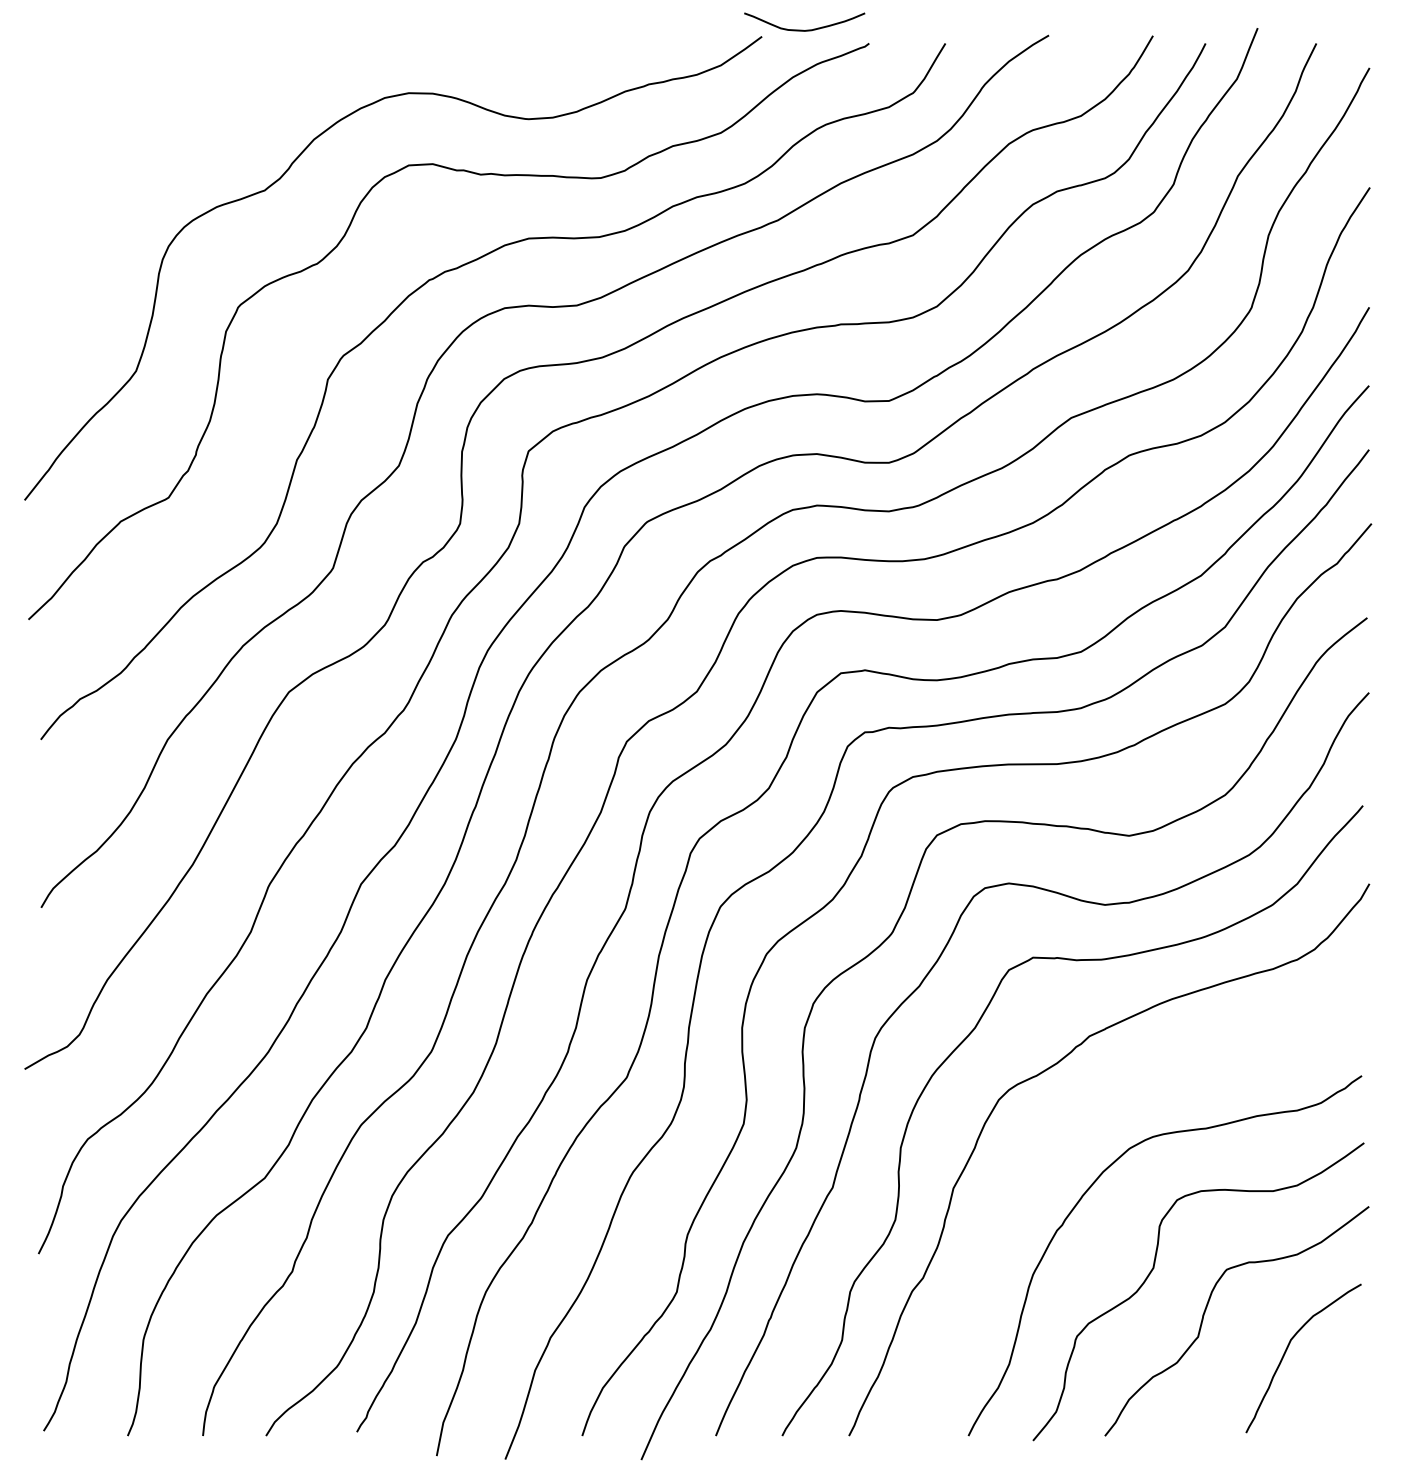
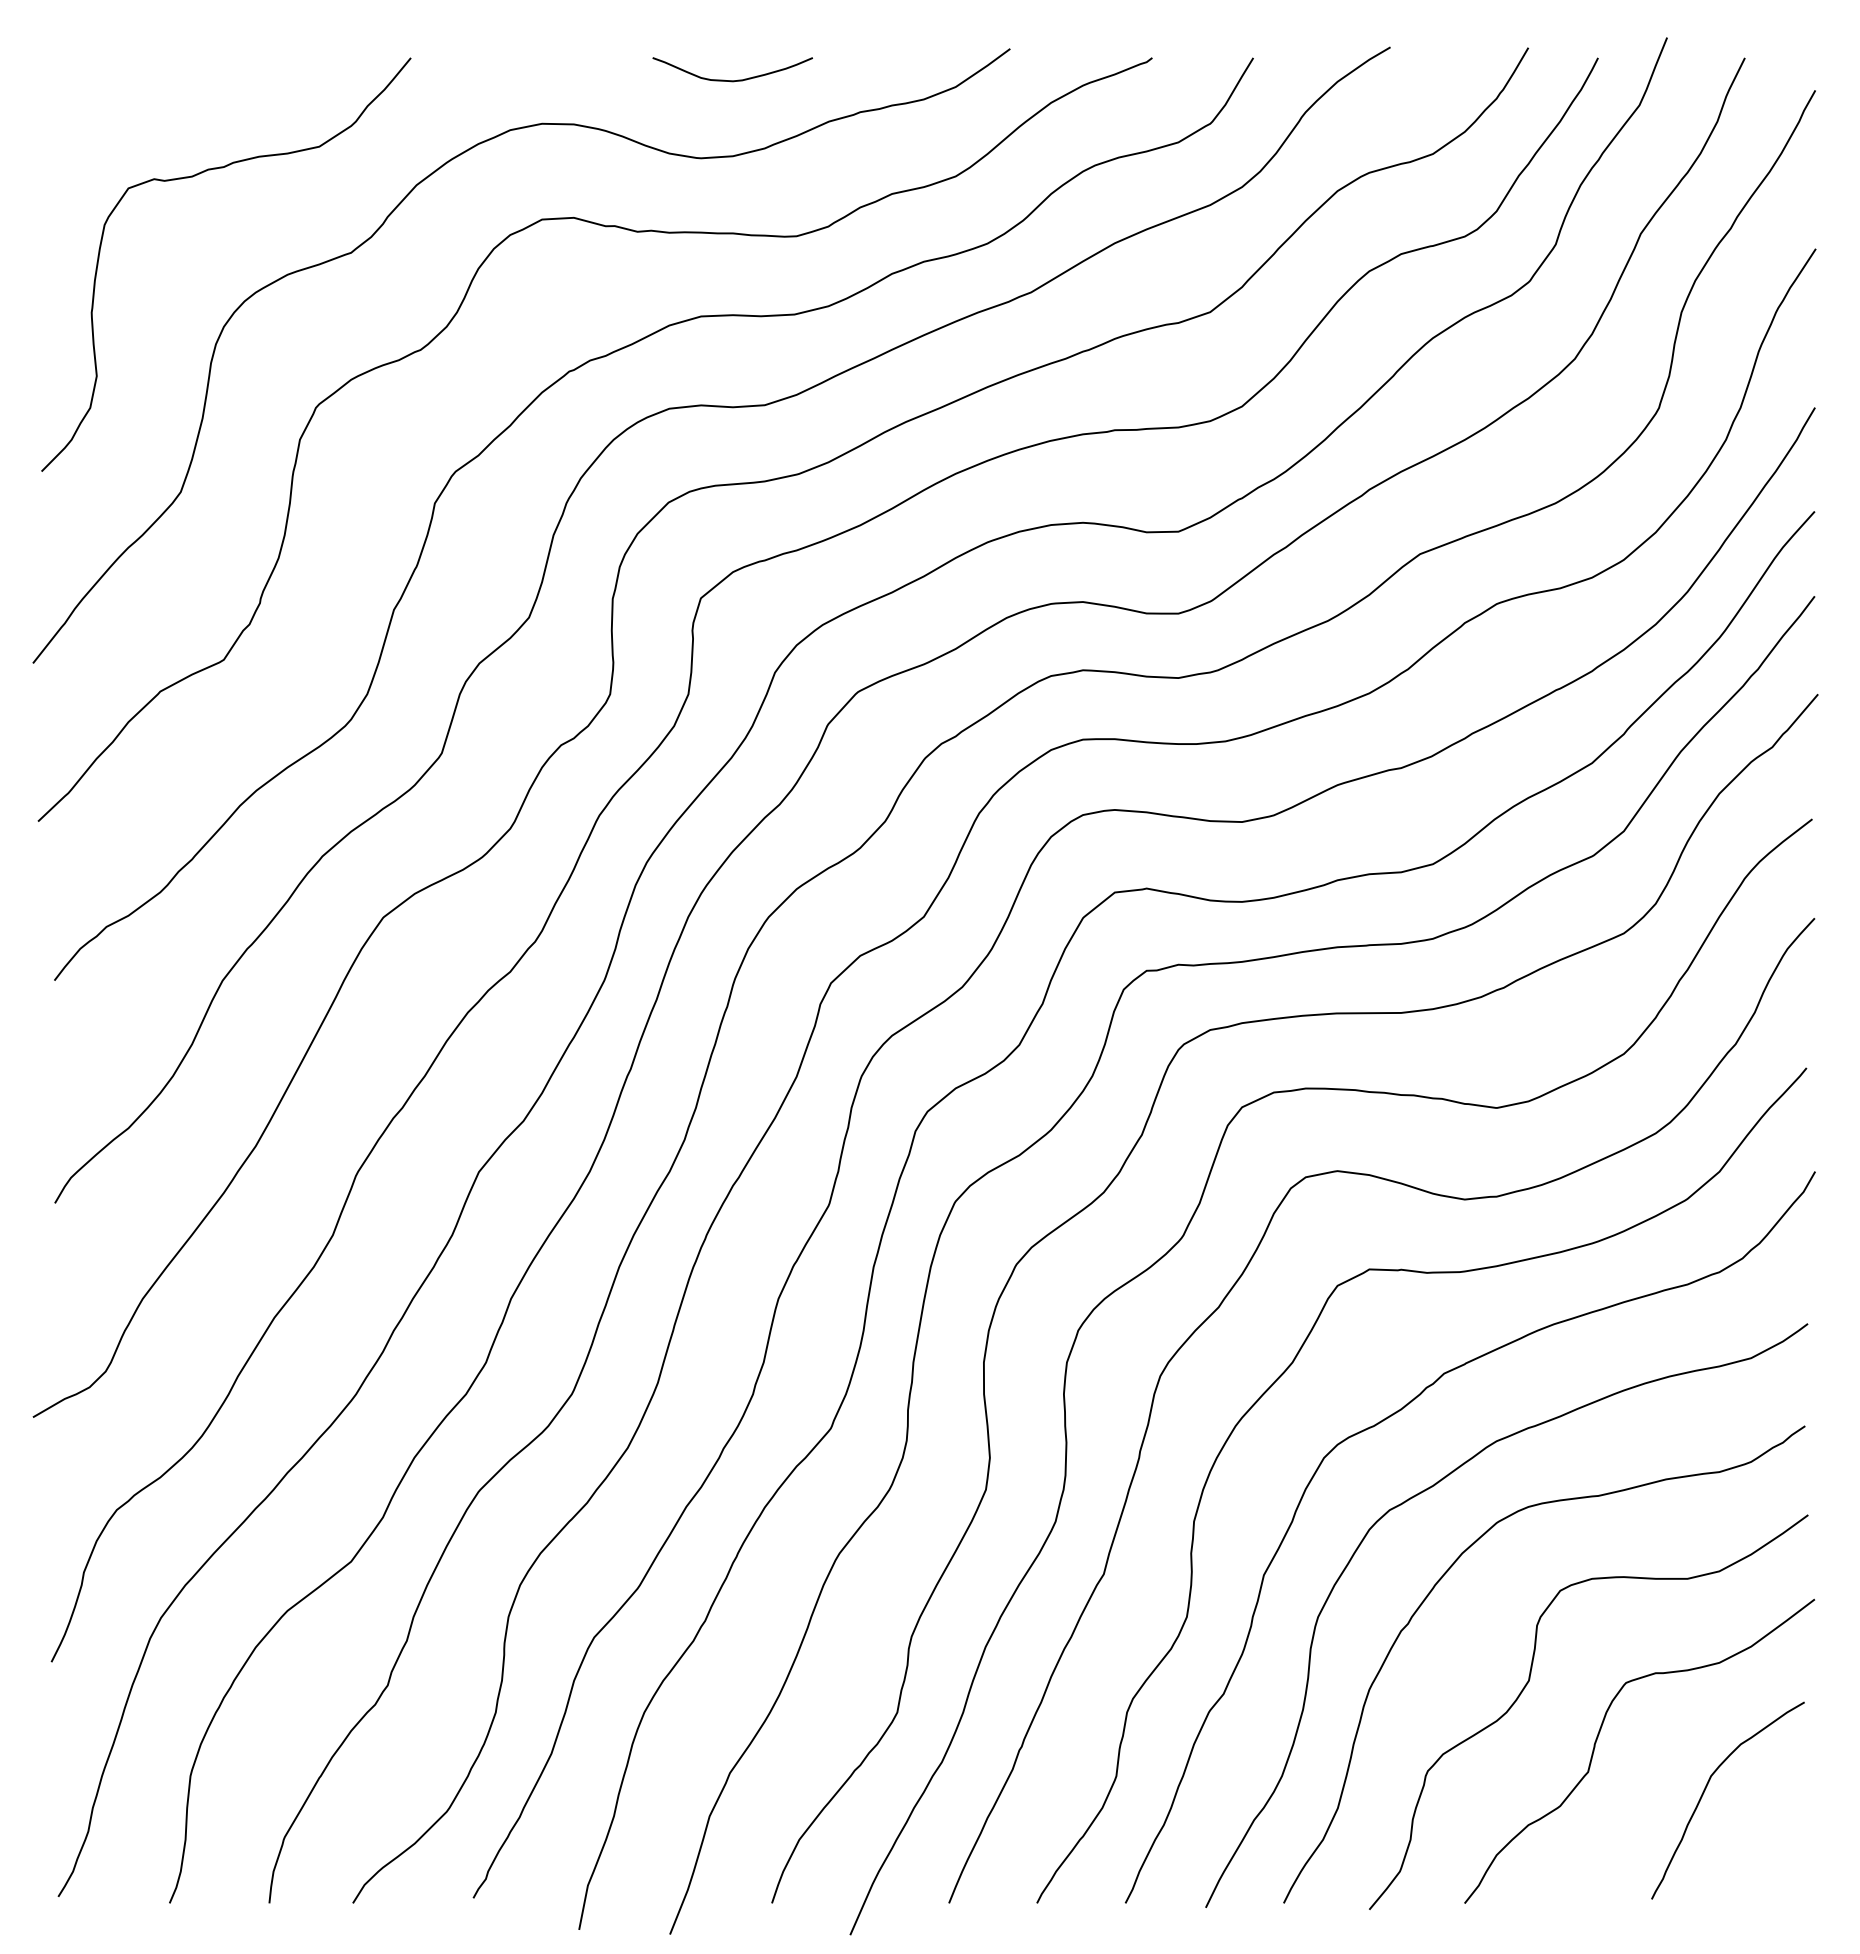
curve: (804, 30) -> (732, 80), moved
curve: (147, 132) -> (195, 176), added
curve: (1082, 1121) -> (1434, 1486), added

